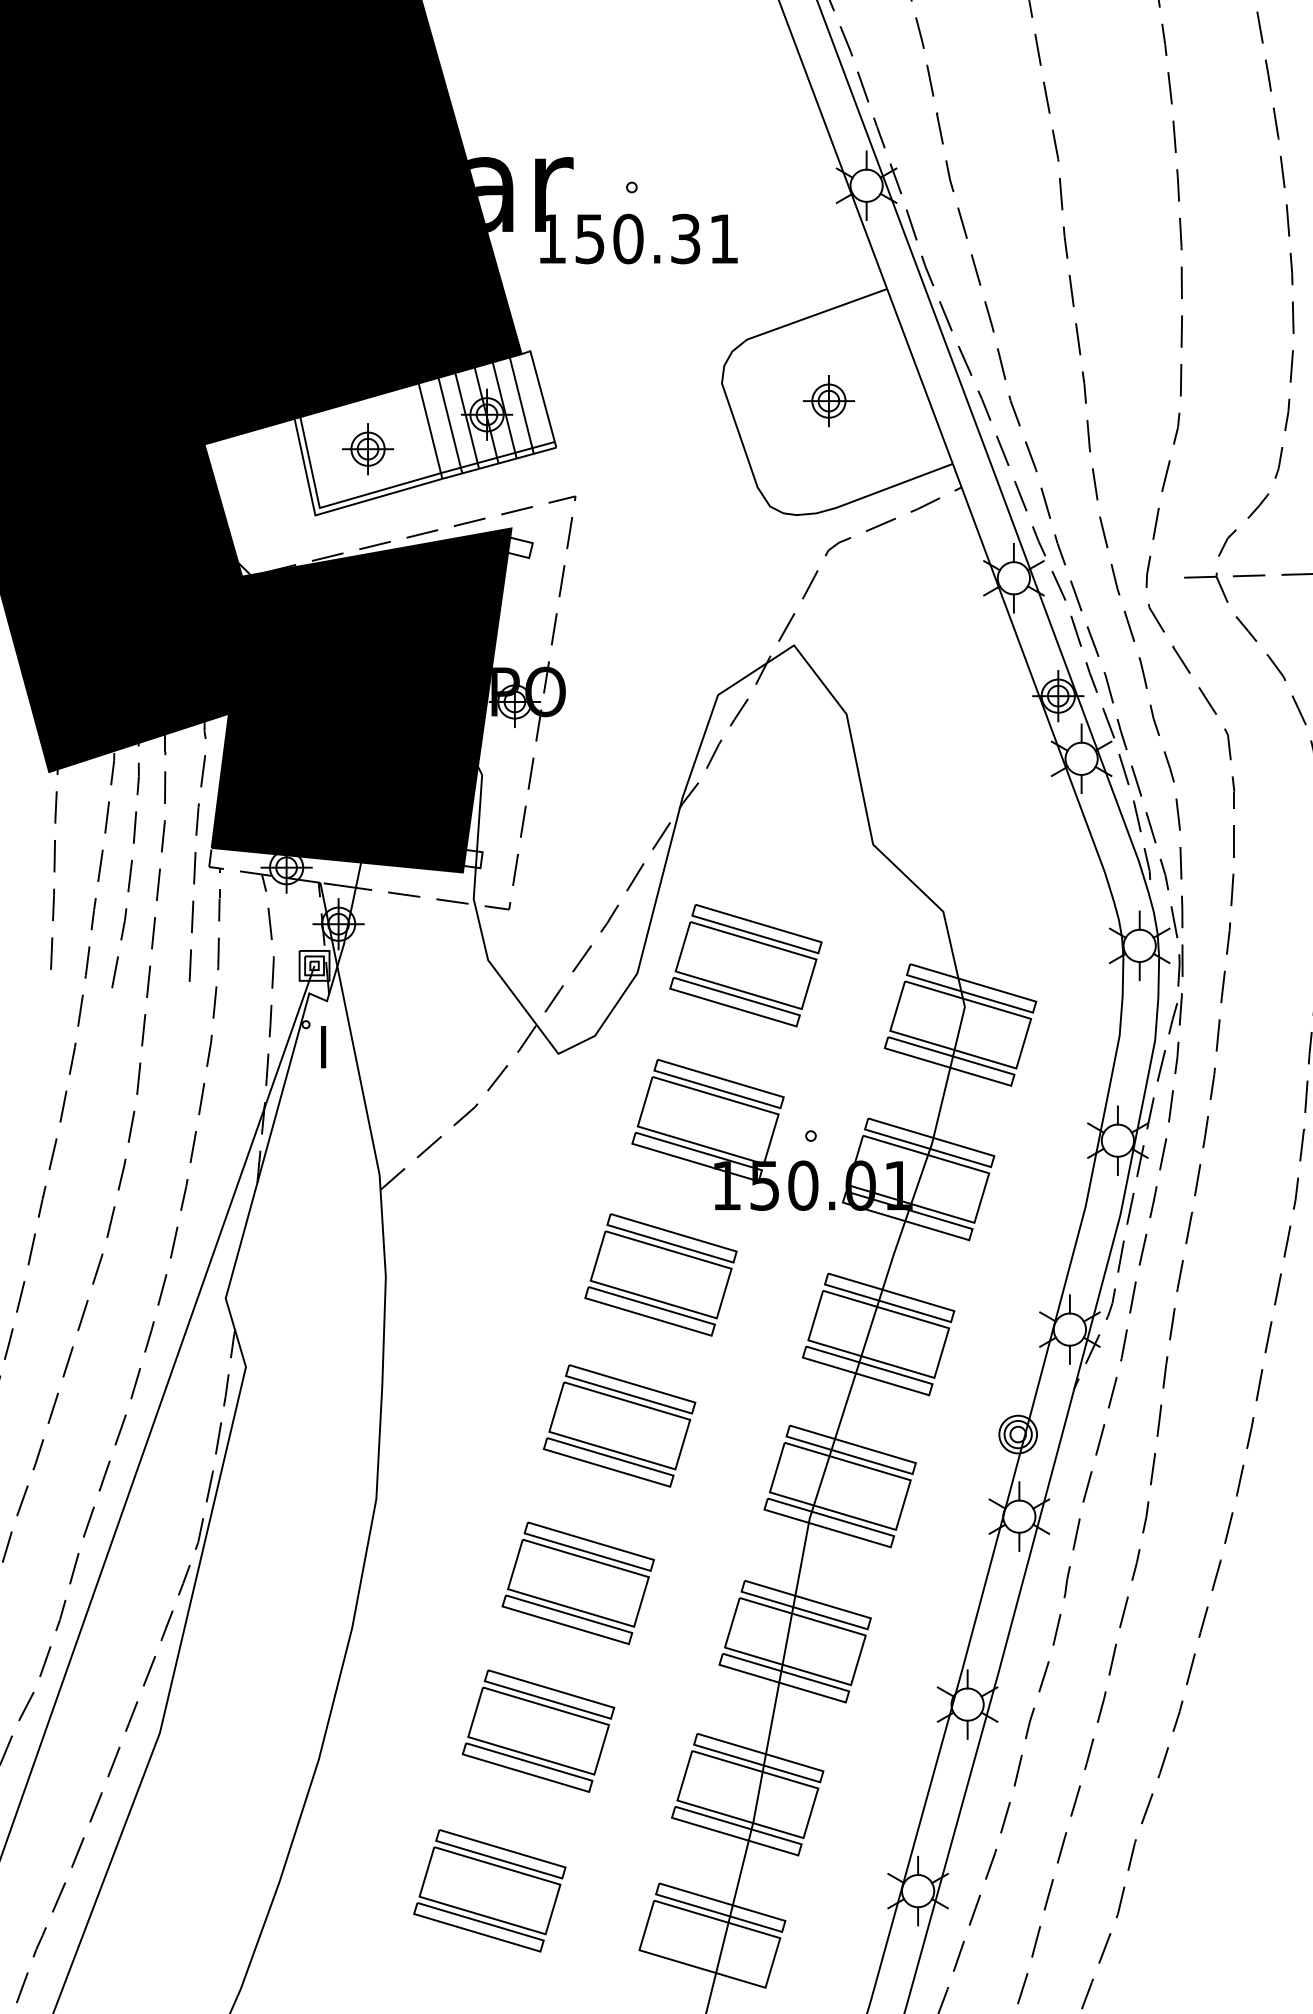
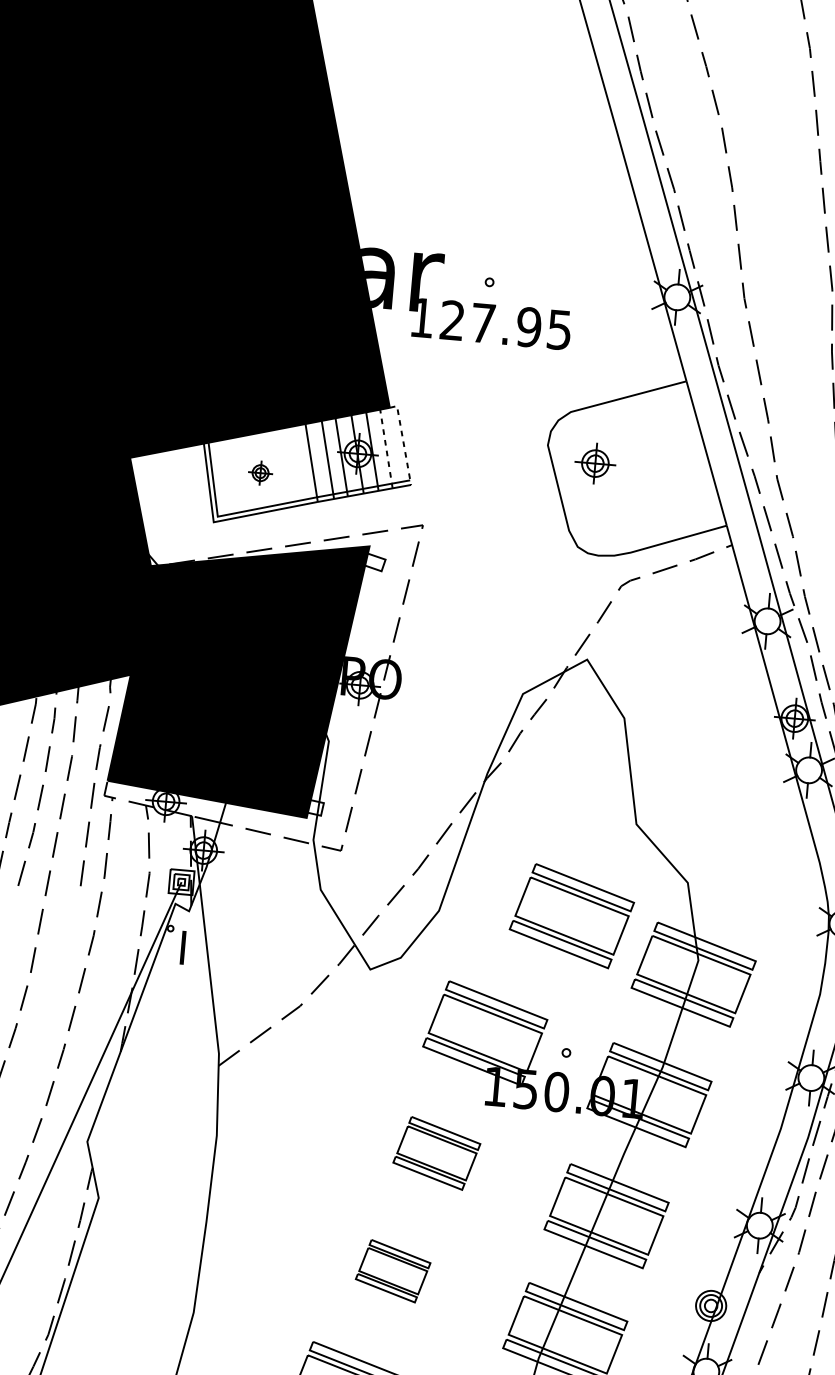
text: (656, 238) -> (505, 324), 150.31 -> 127.95
line: (542, 394) -> (403, 441), solid -> dashed
part: (828, 401) -> (595, 463), moved
line: (521, 405) -> (386, 448), solid -> dashed
part: (368, 449) -> (260, 473), size x0.6
part: (745, 965) -> (571, 916), moved
part: (660, 1274) -> (436, 1153), size x0.7
part: (619, 1425) -> (393, 1270), size x0.6

